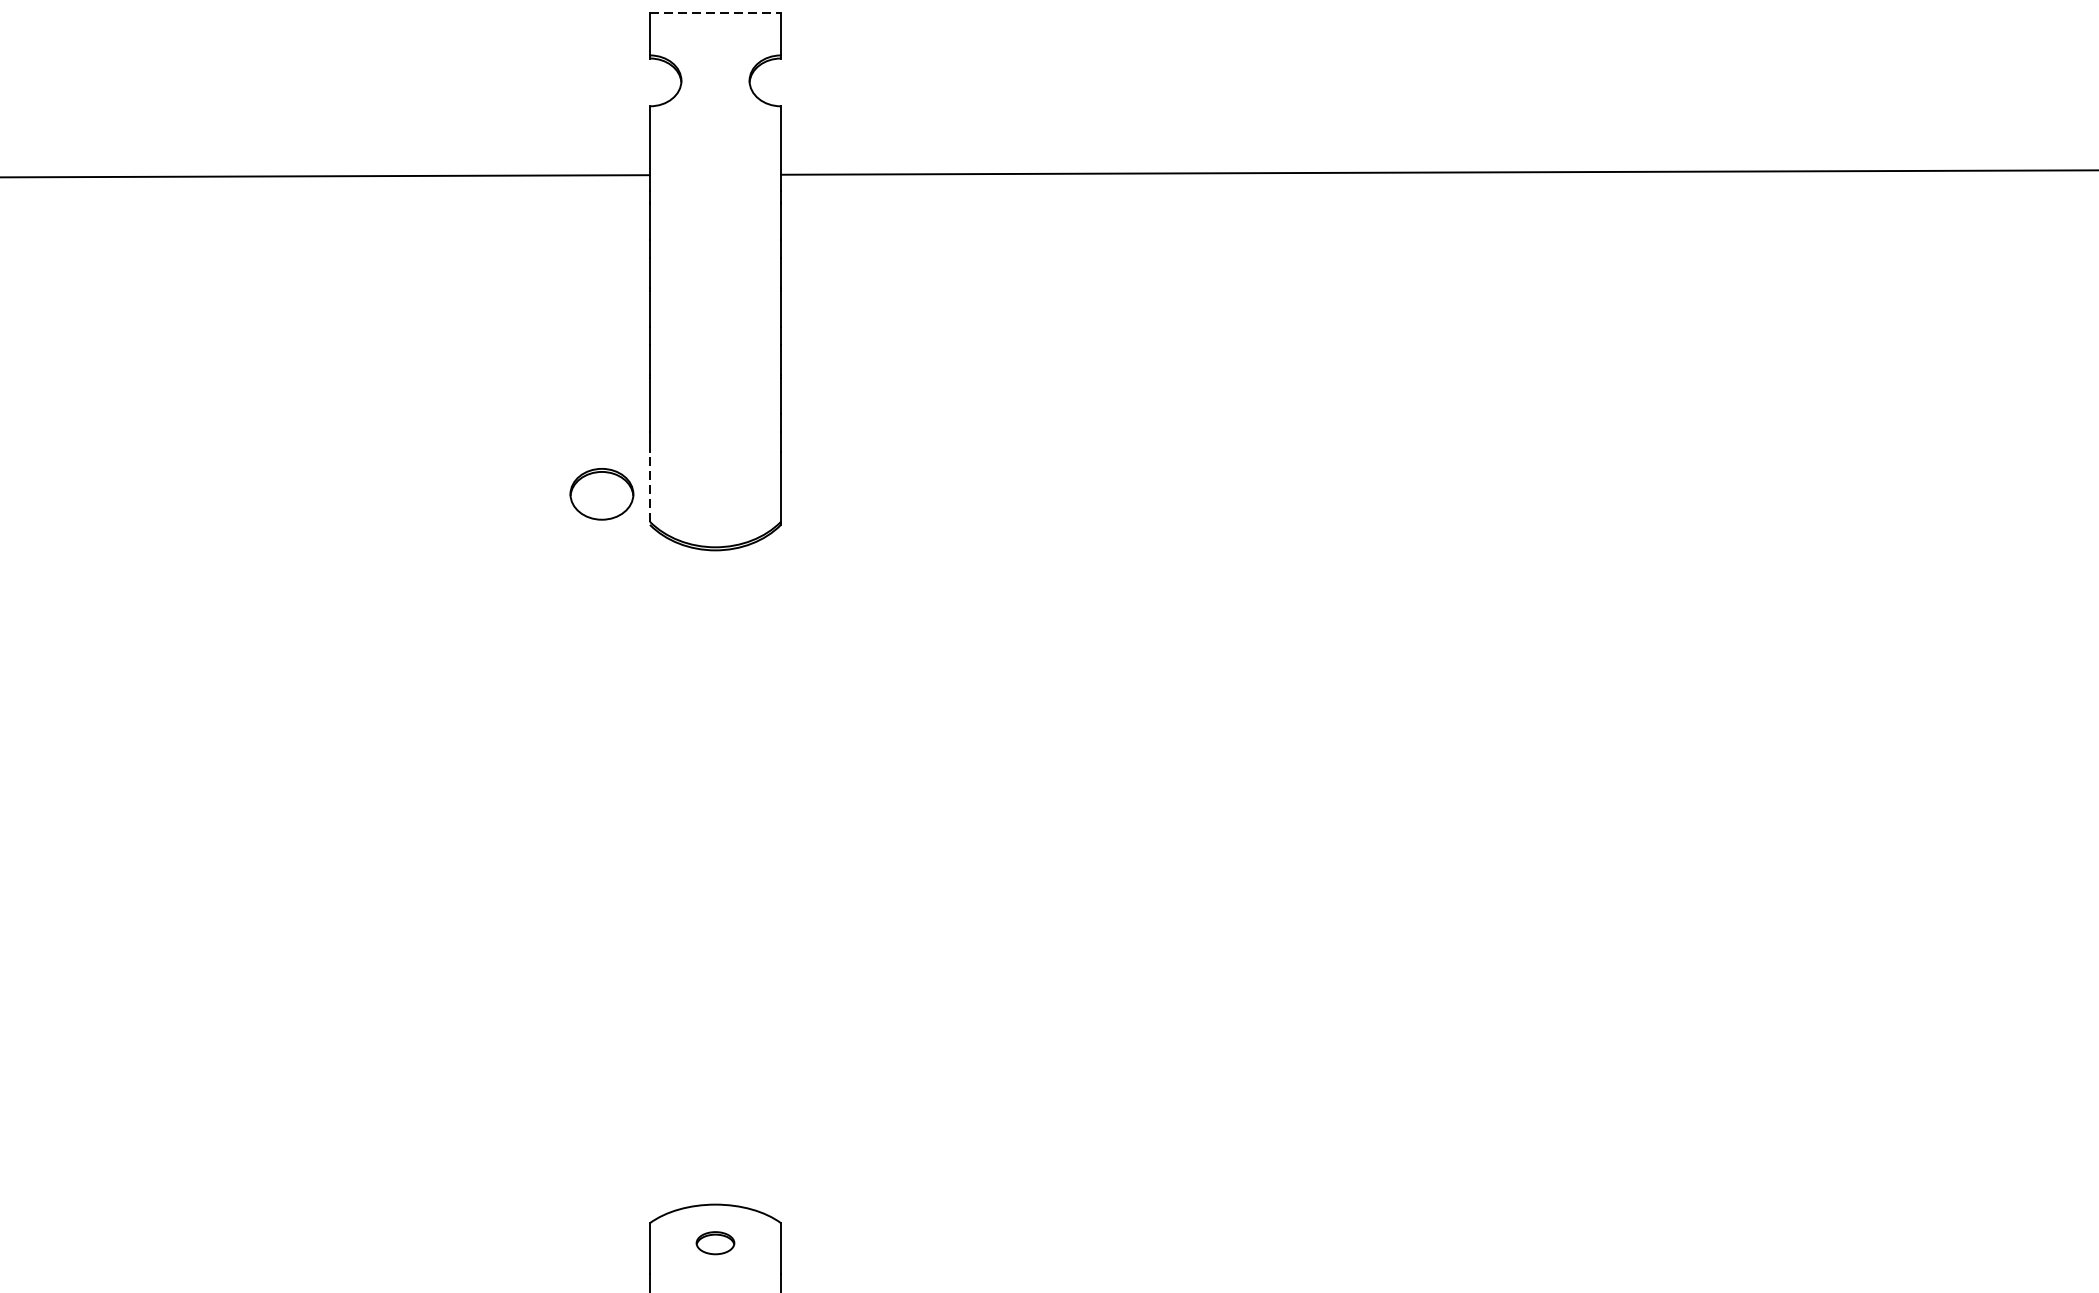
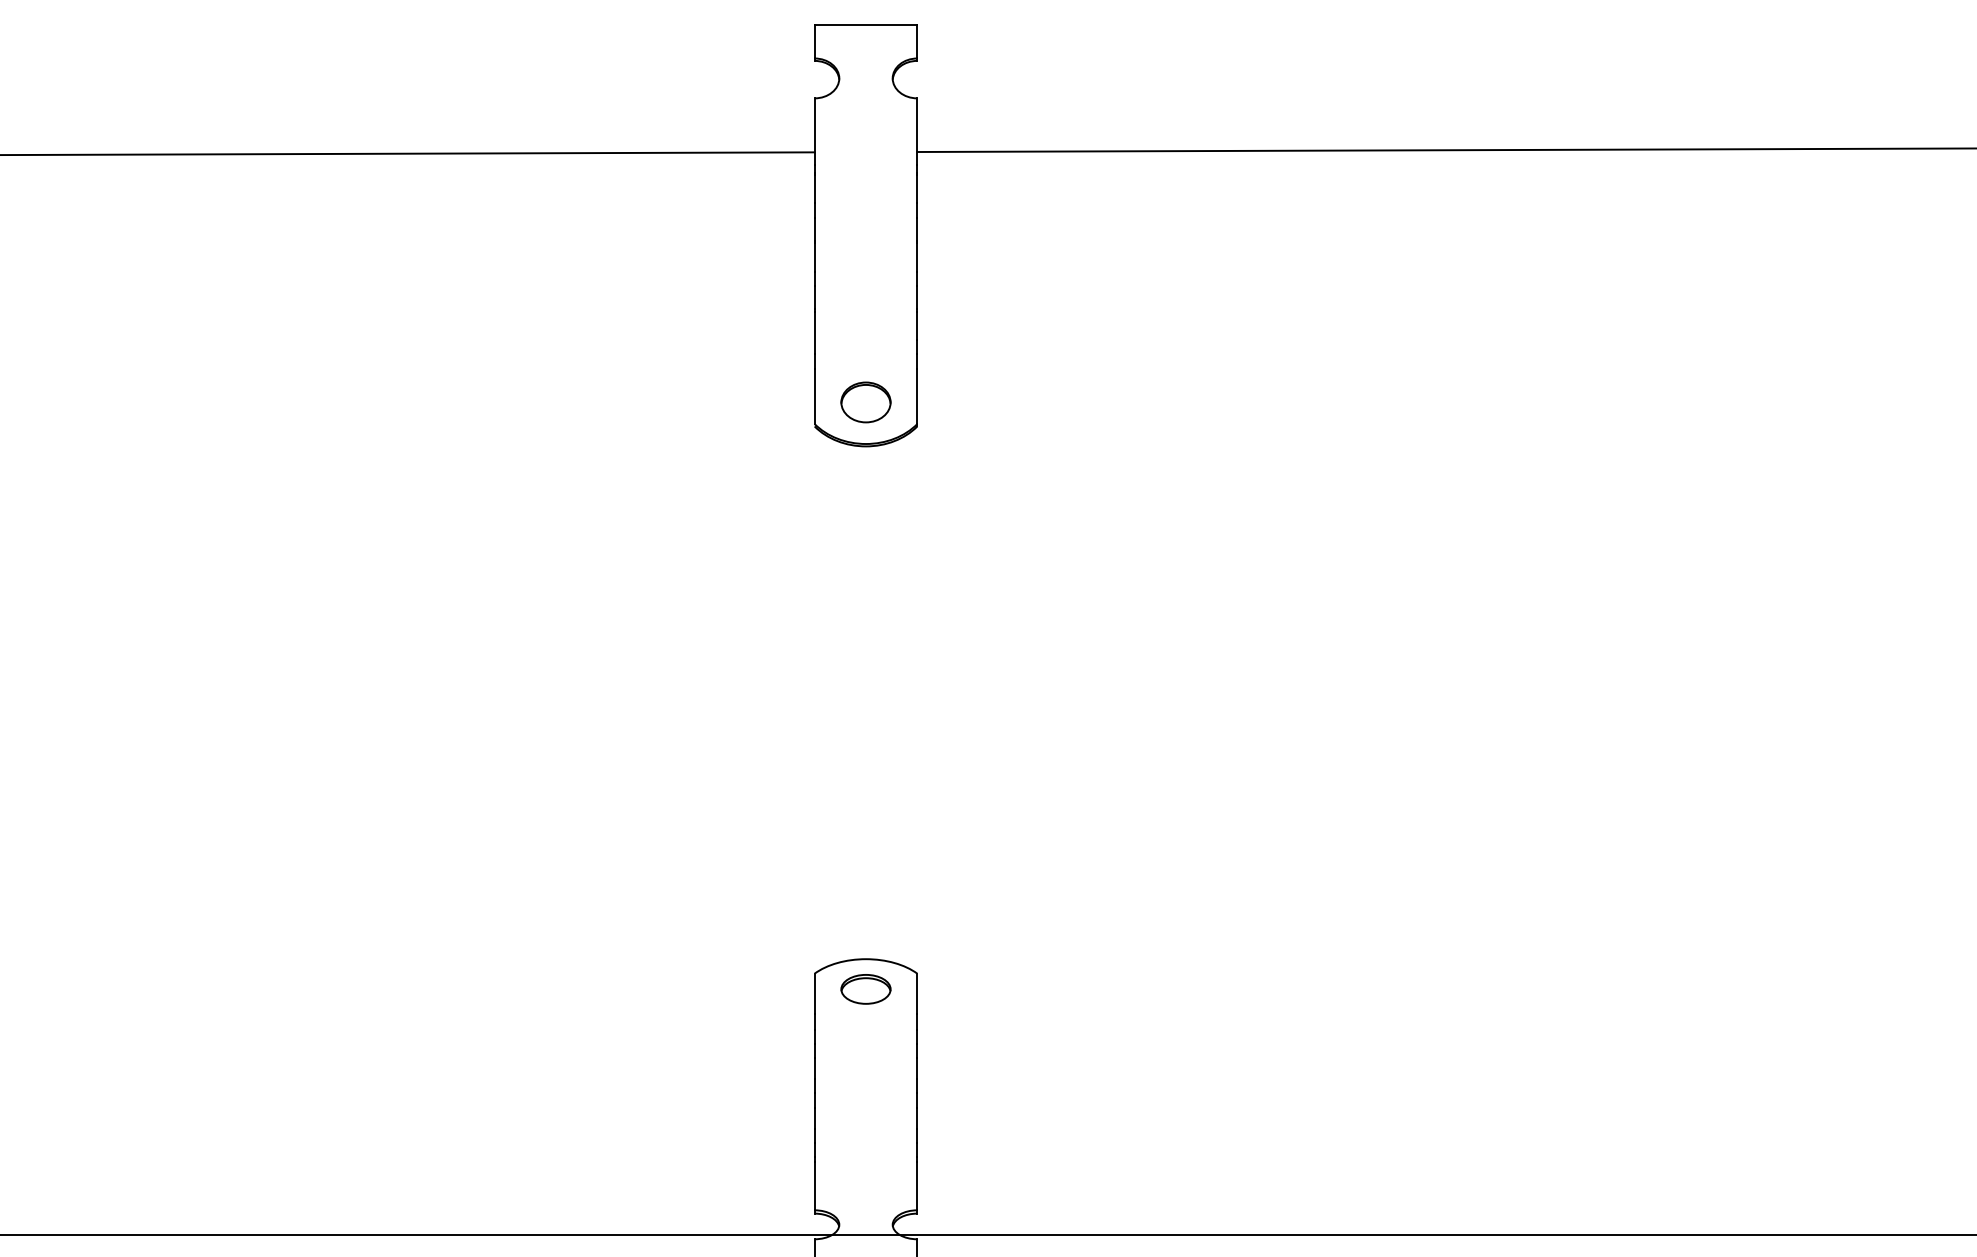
line: (716, 13) -> (866, 25), dashed -> solid
line: (649, 486) -> (814, 396), dashed -> solid
part: (601, 494) -> (865, 402), moved
part: (714, 1243) -> (865, 989), size x1.67

